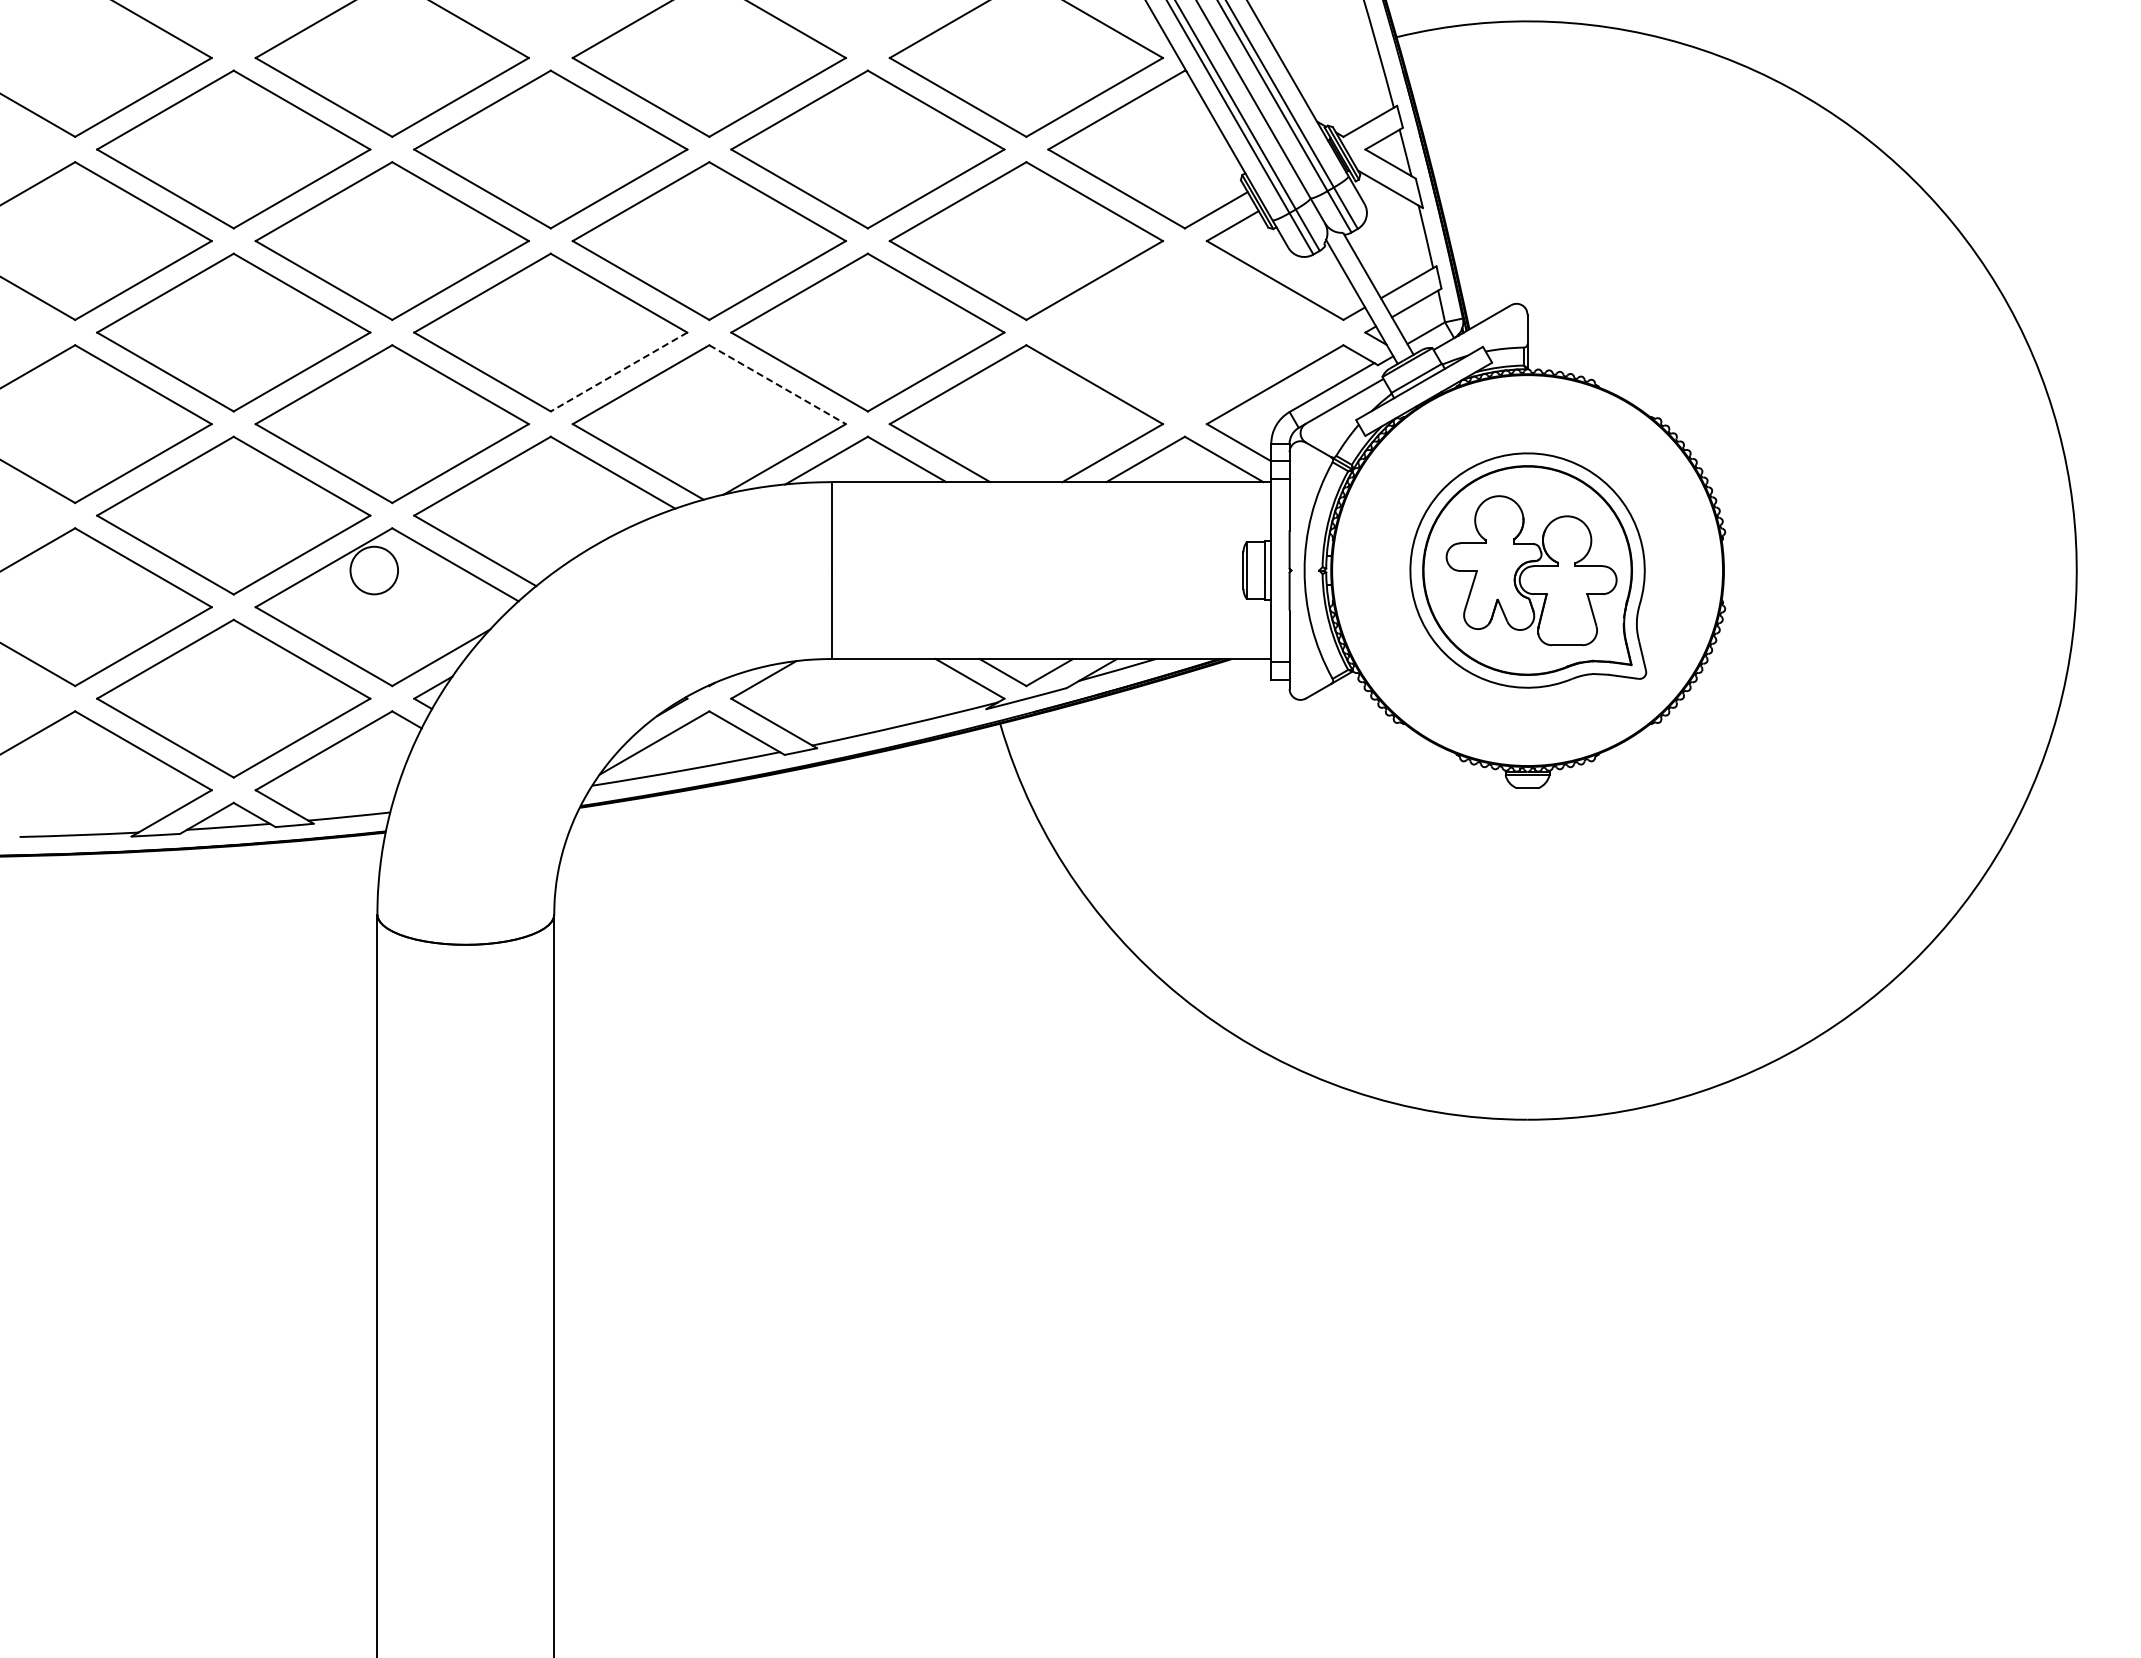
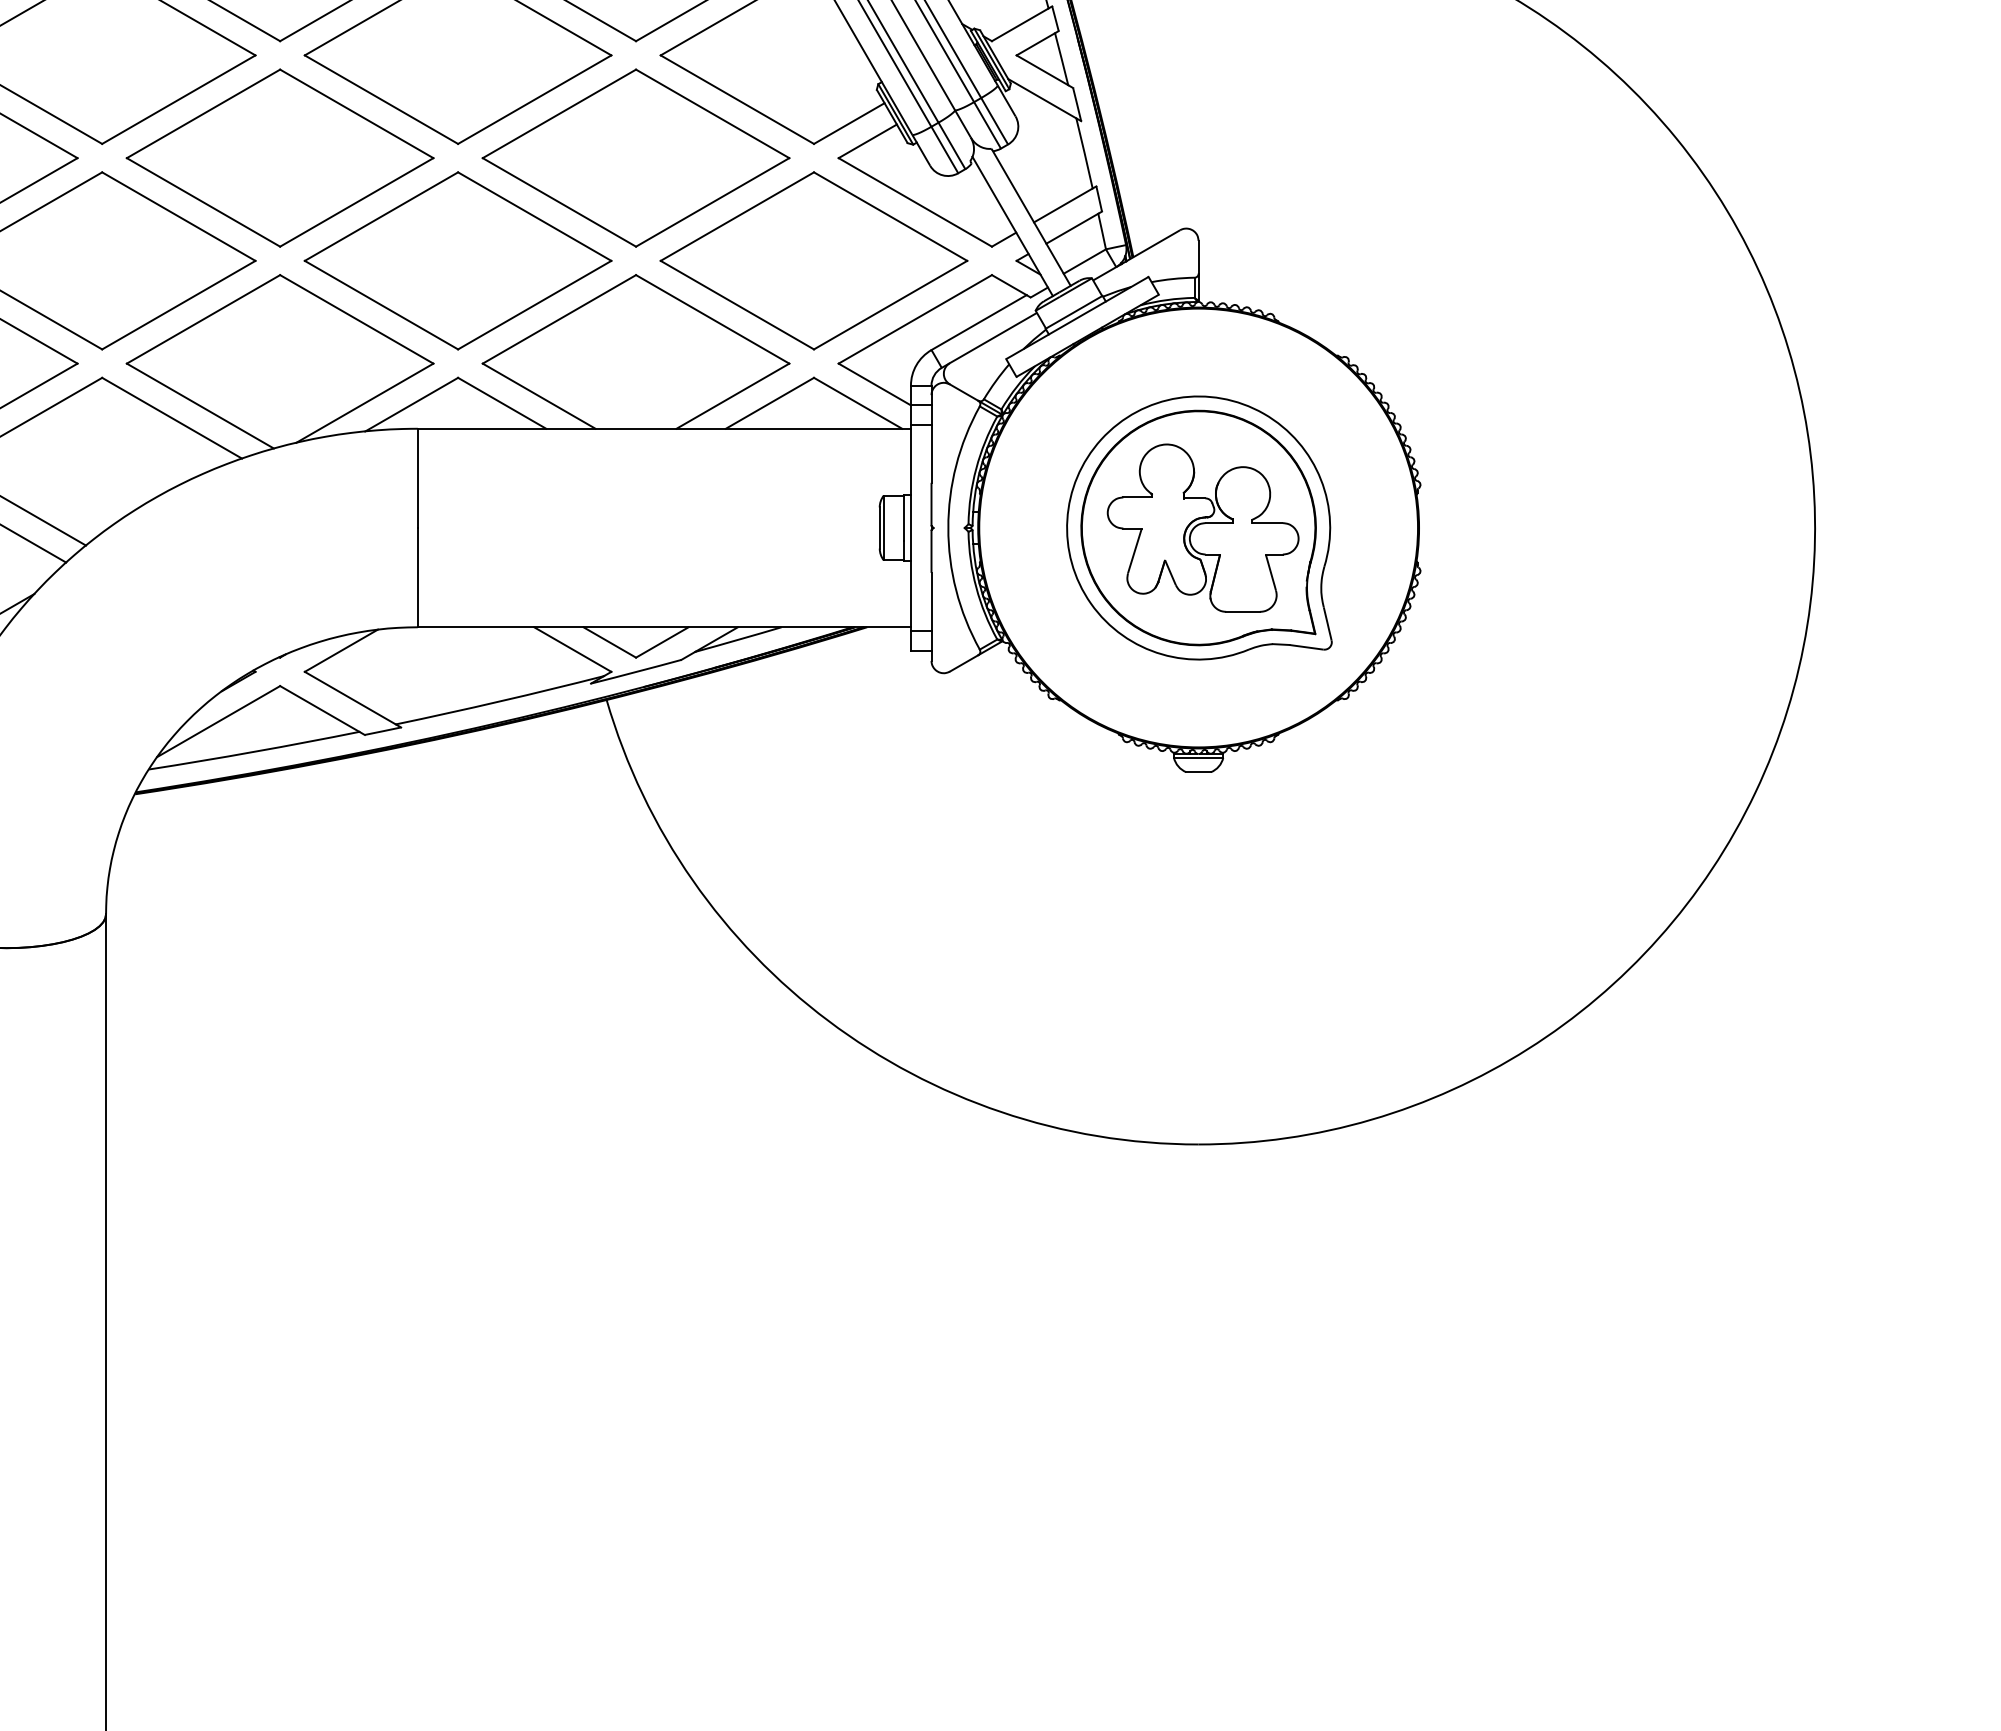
part: (1184, 332) -> (813, 260), added
line: (619, 372) -> (179, 305), dashed -> solid
line: (777, 384) -> (356, 319), dashed -> solid

